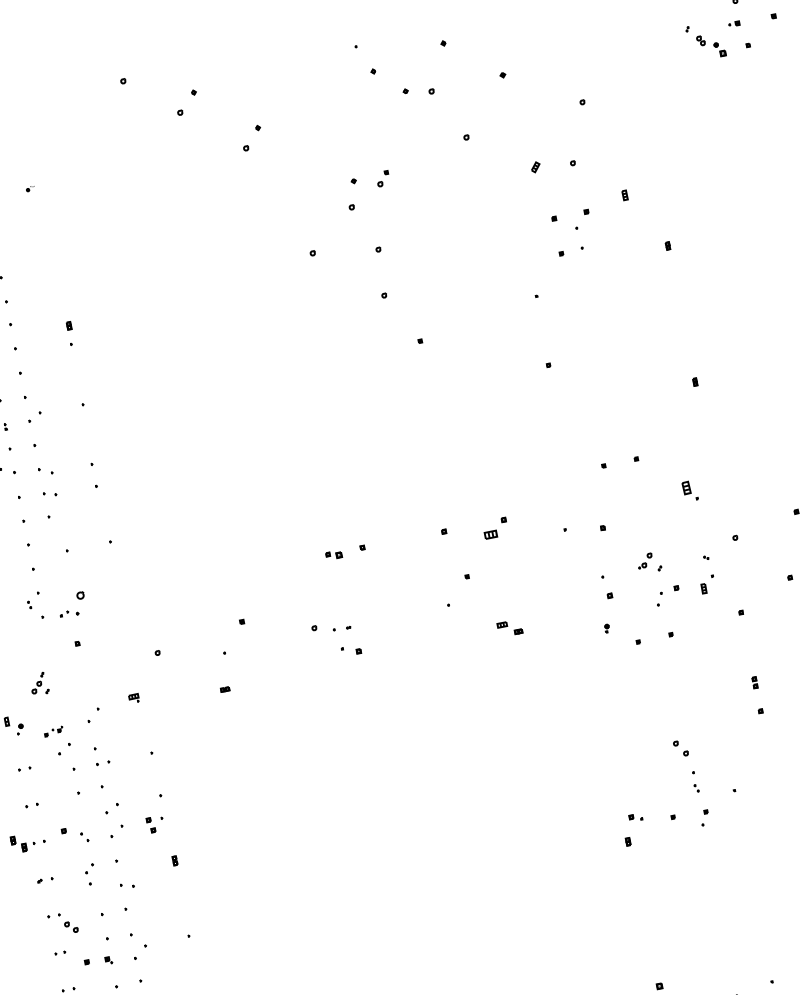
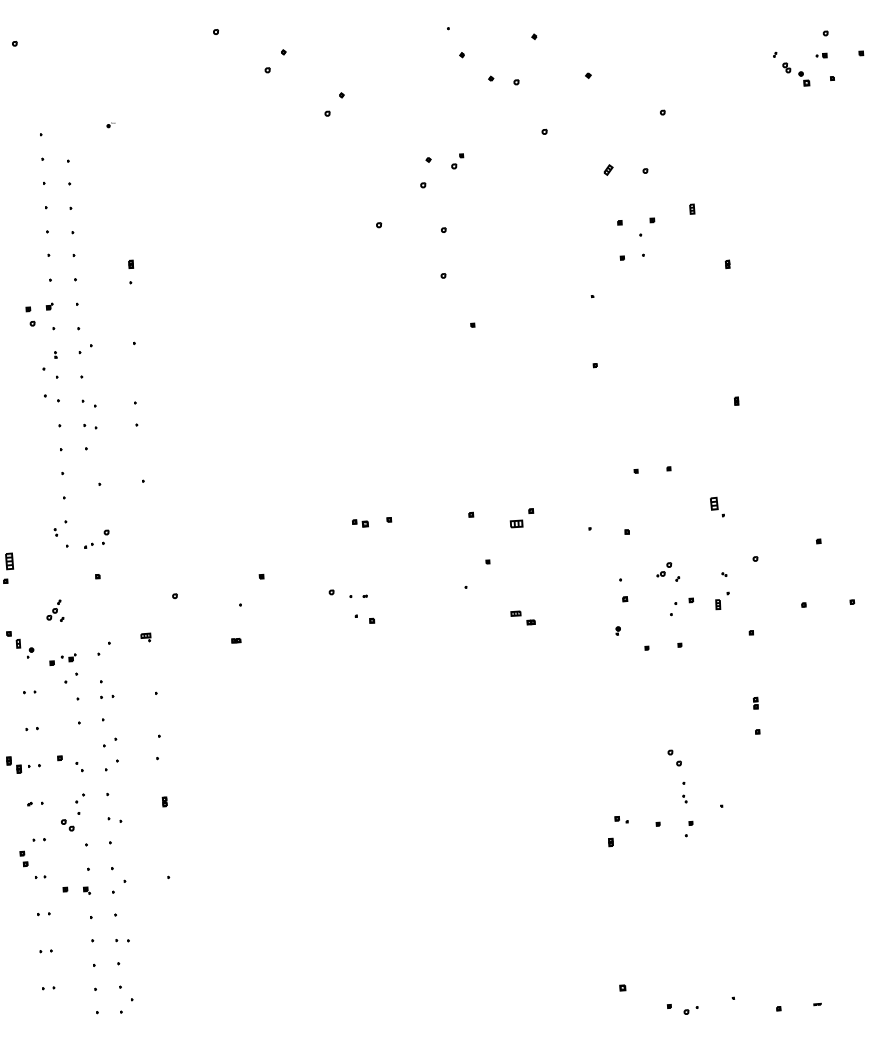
part: (79, 602) -> (105, 536), size x0.62
part: (53, 731) -> (62, 659), size x1.43
part: (150, 824) -> (23, 858), moved
part: (71, 927) -> (67, 825), moved

